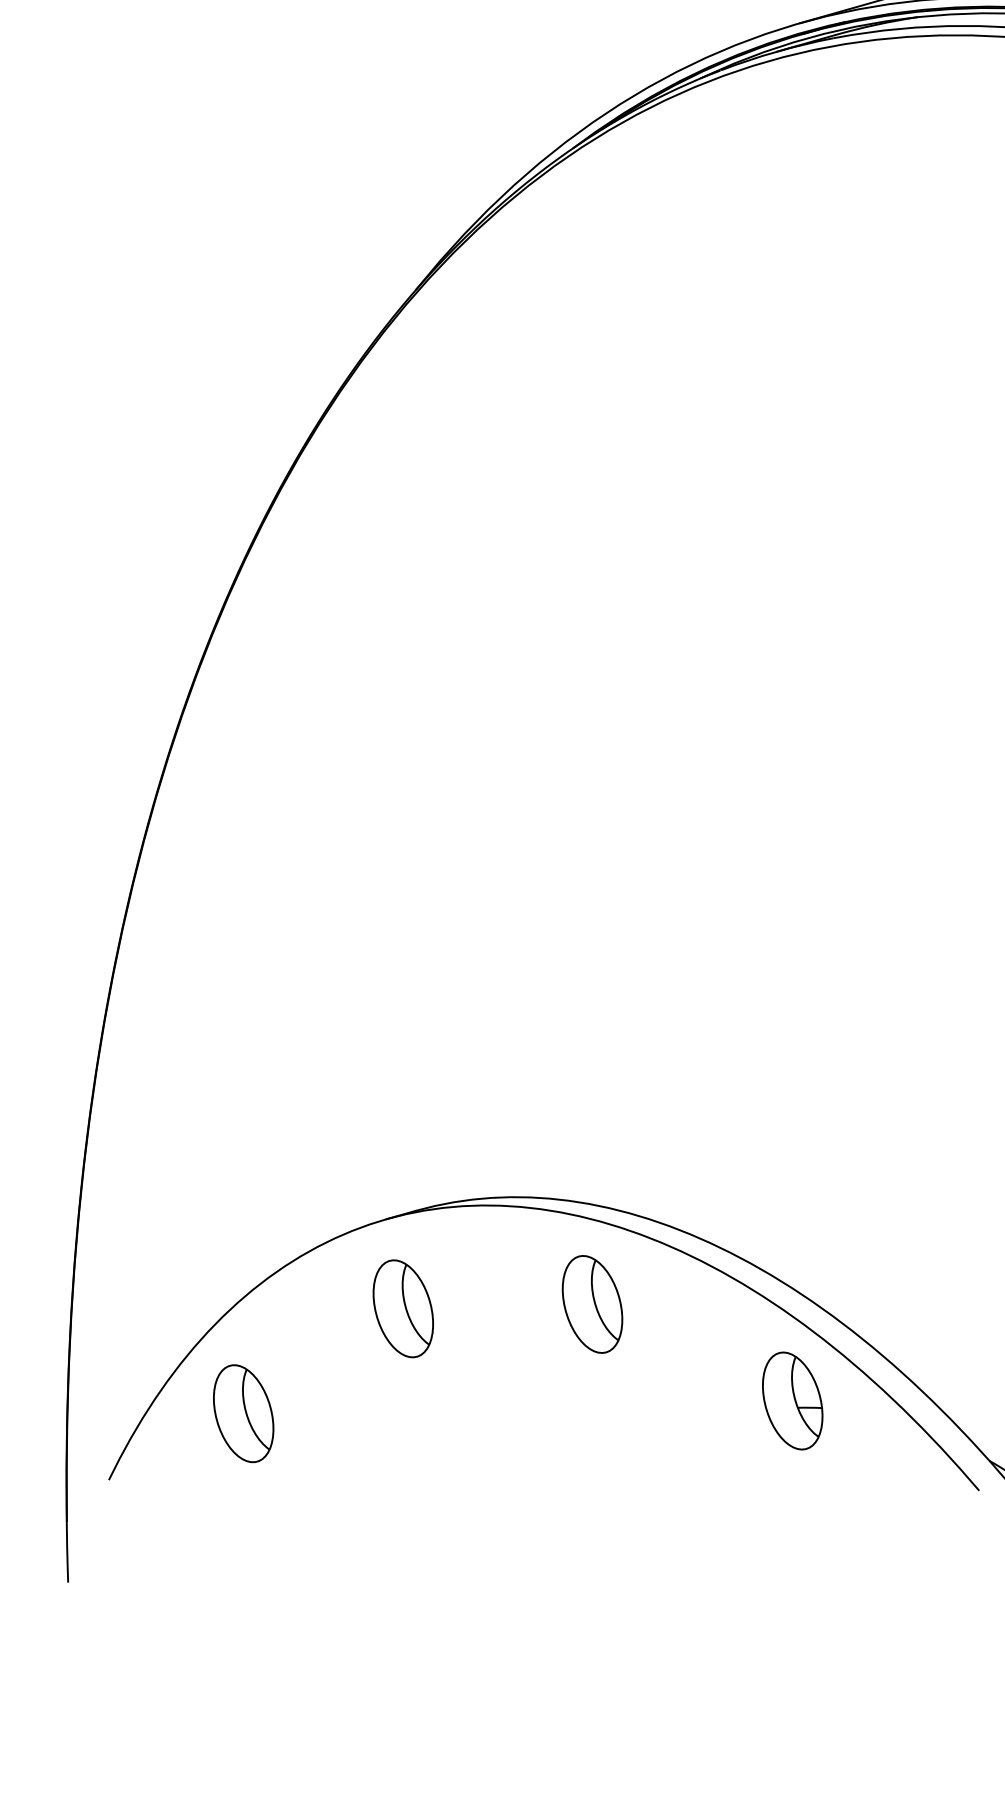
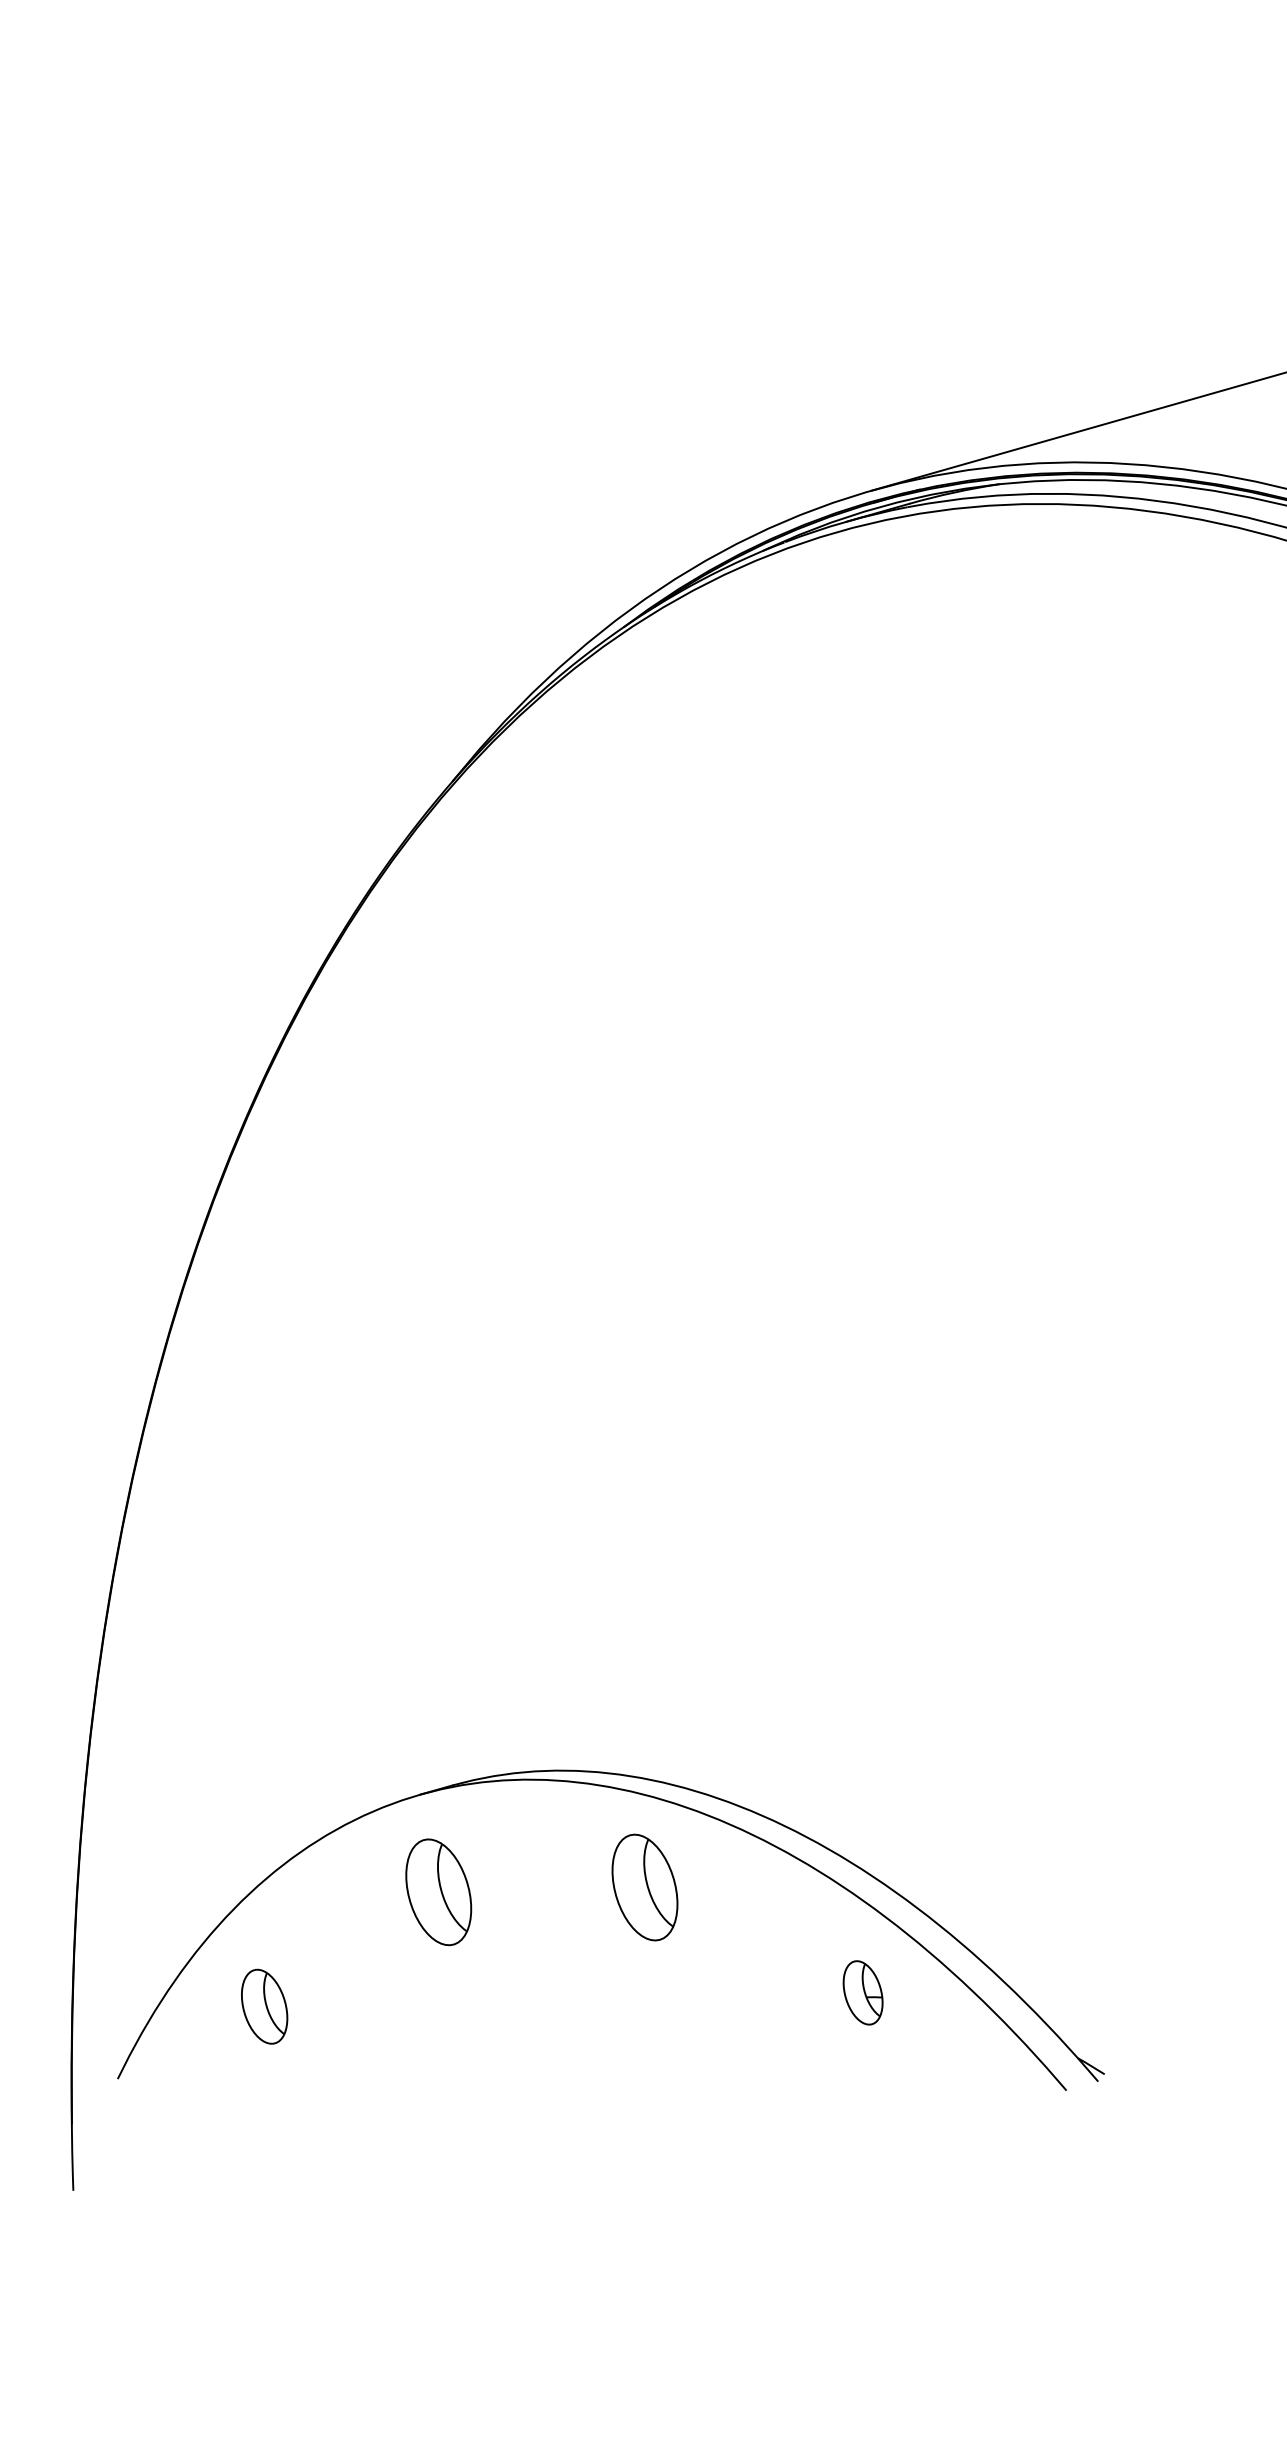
part: (792, 1400) -> (862, 1992), size x0.6
part: (243, 1413) -> (264, 2006), size x0.7

